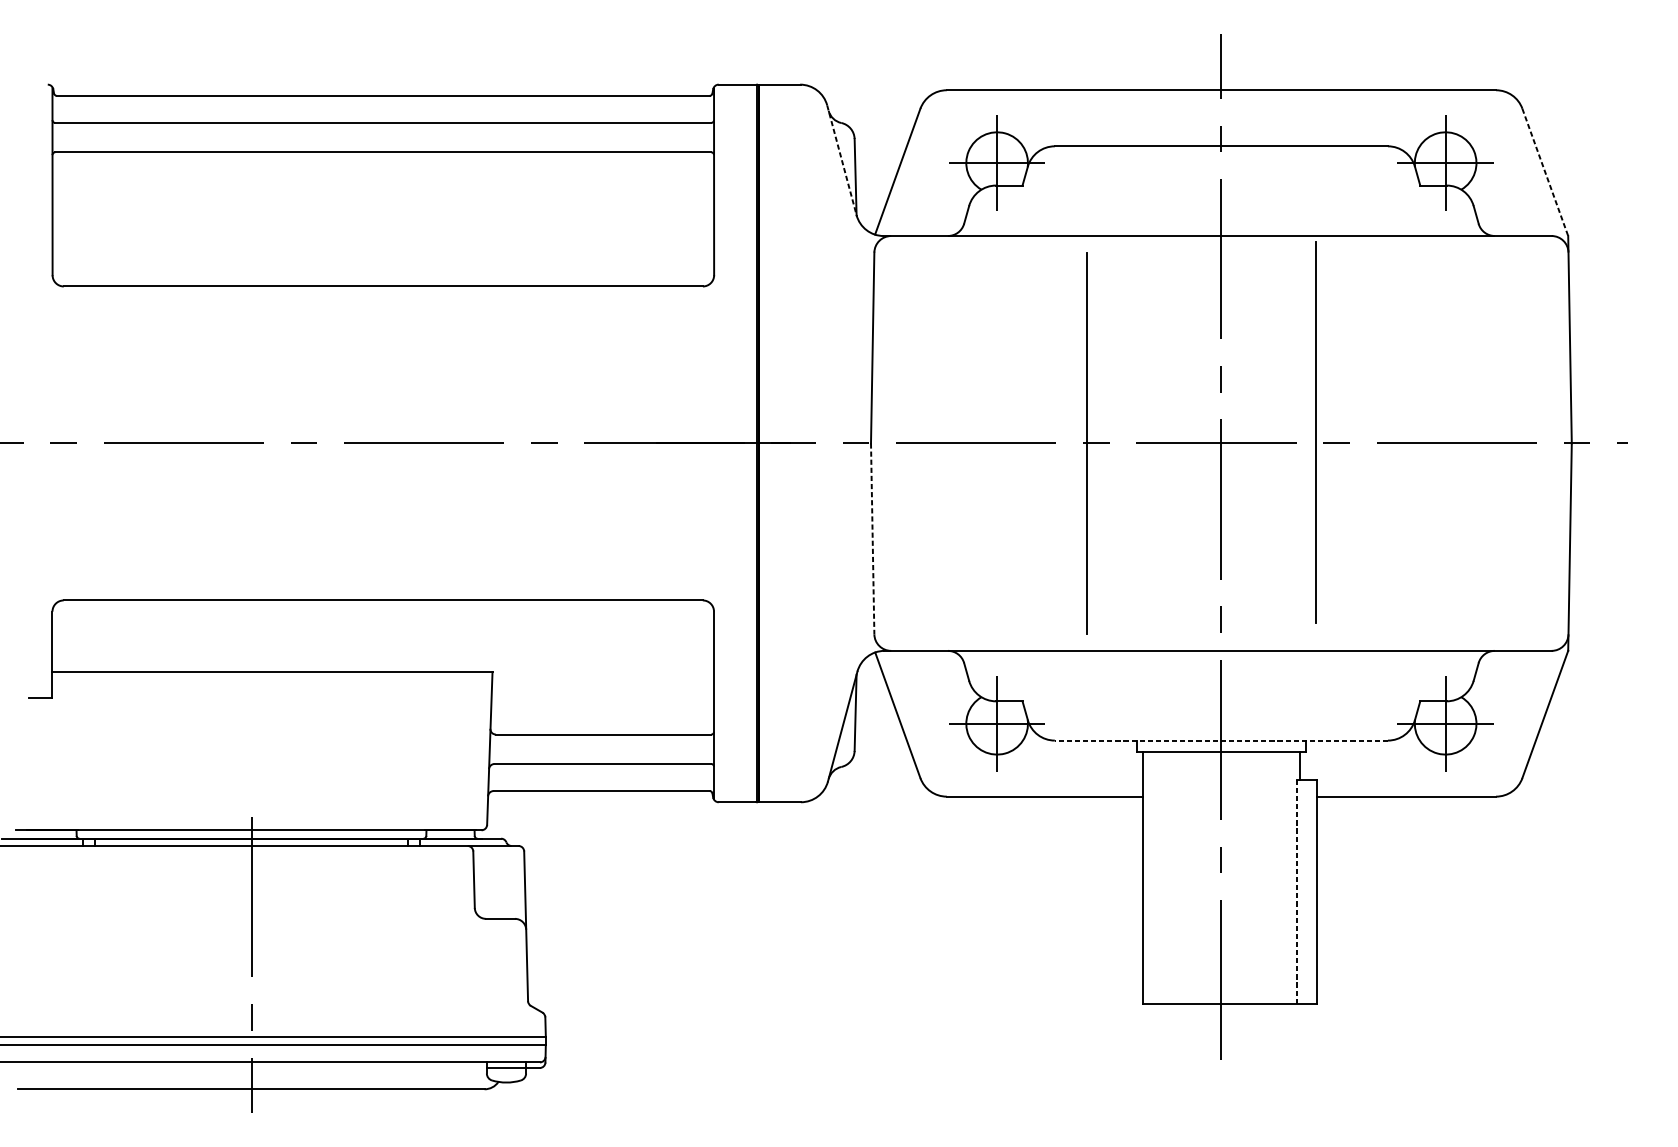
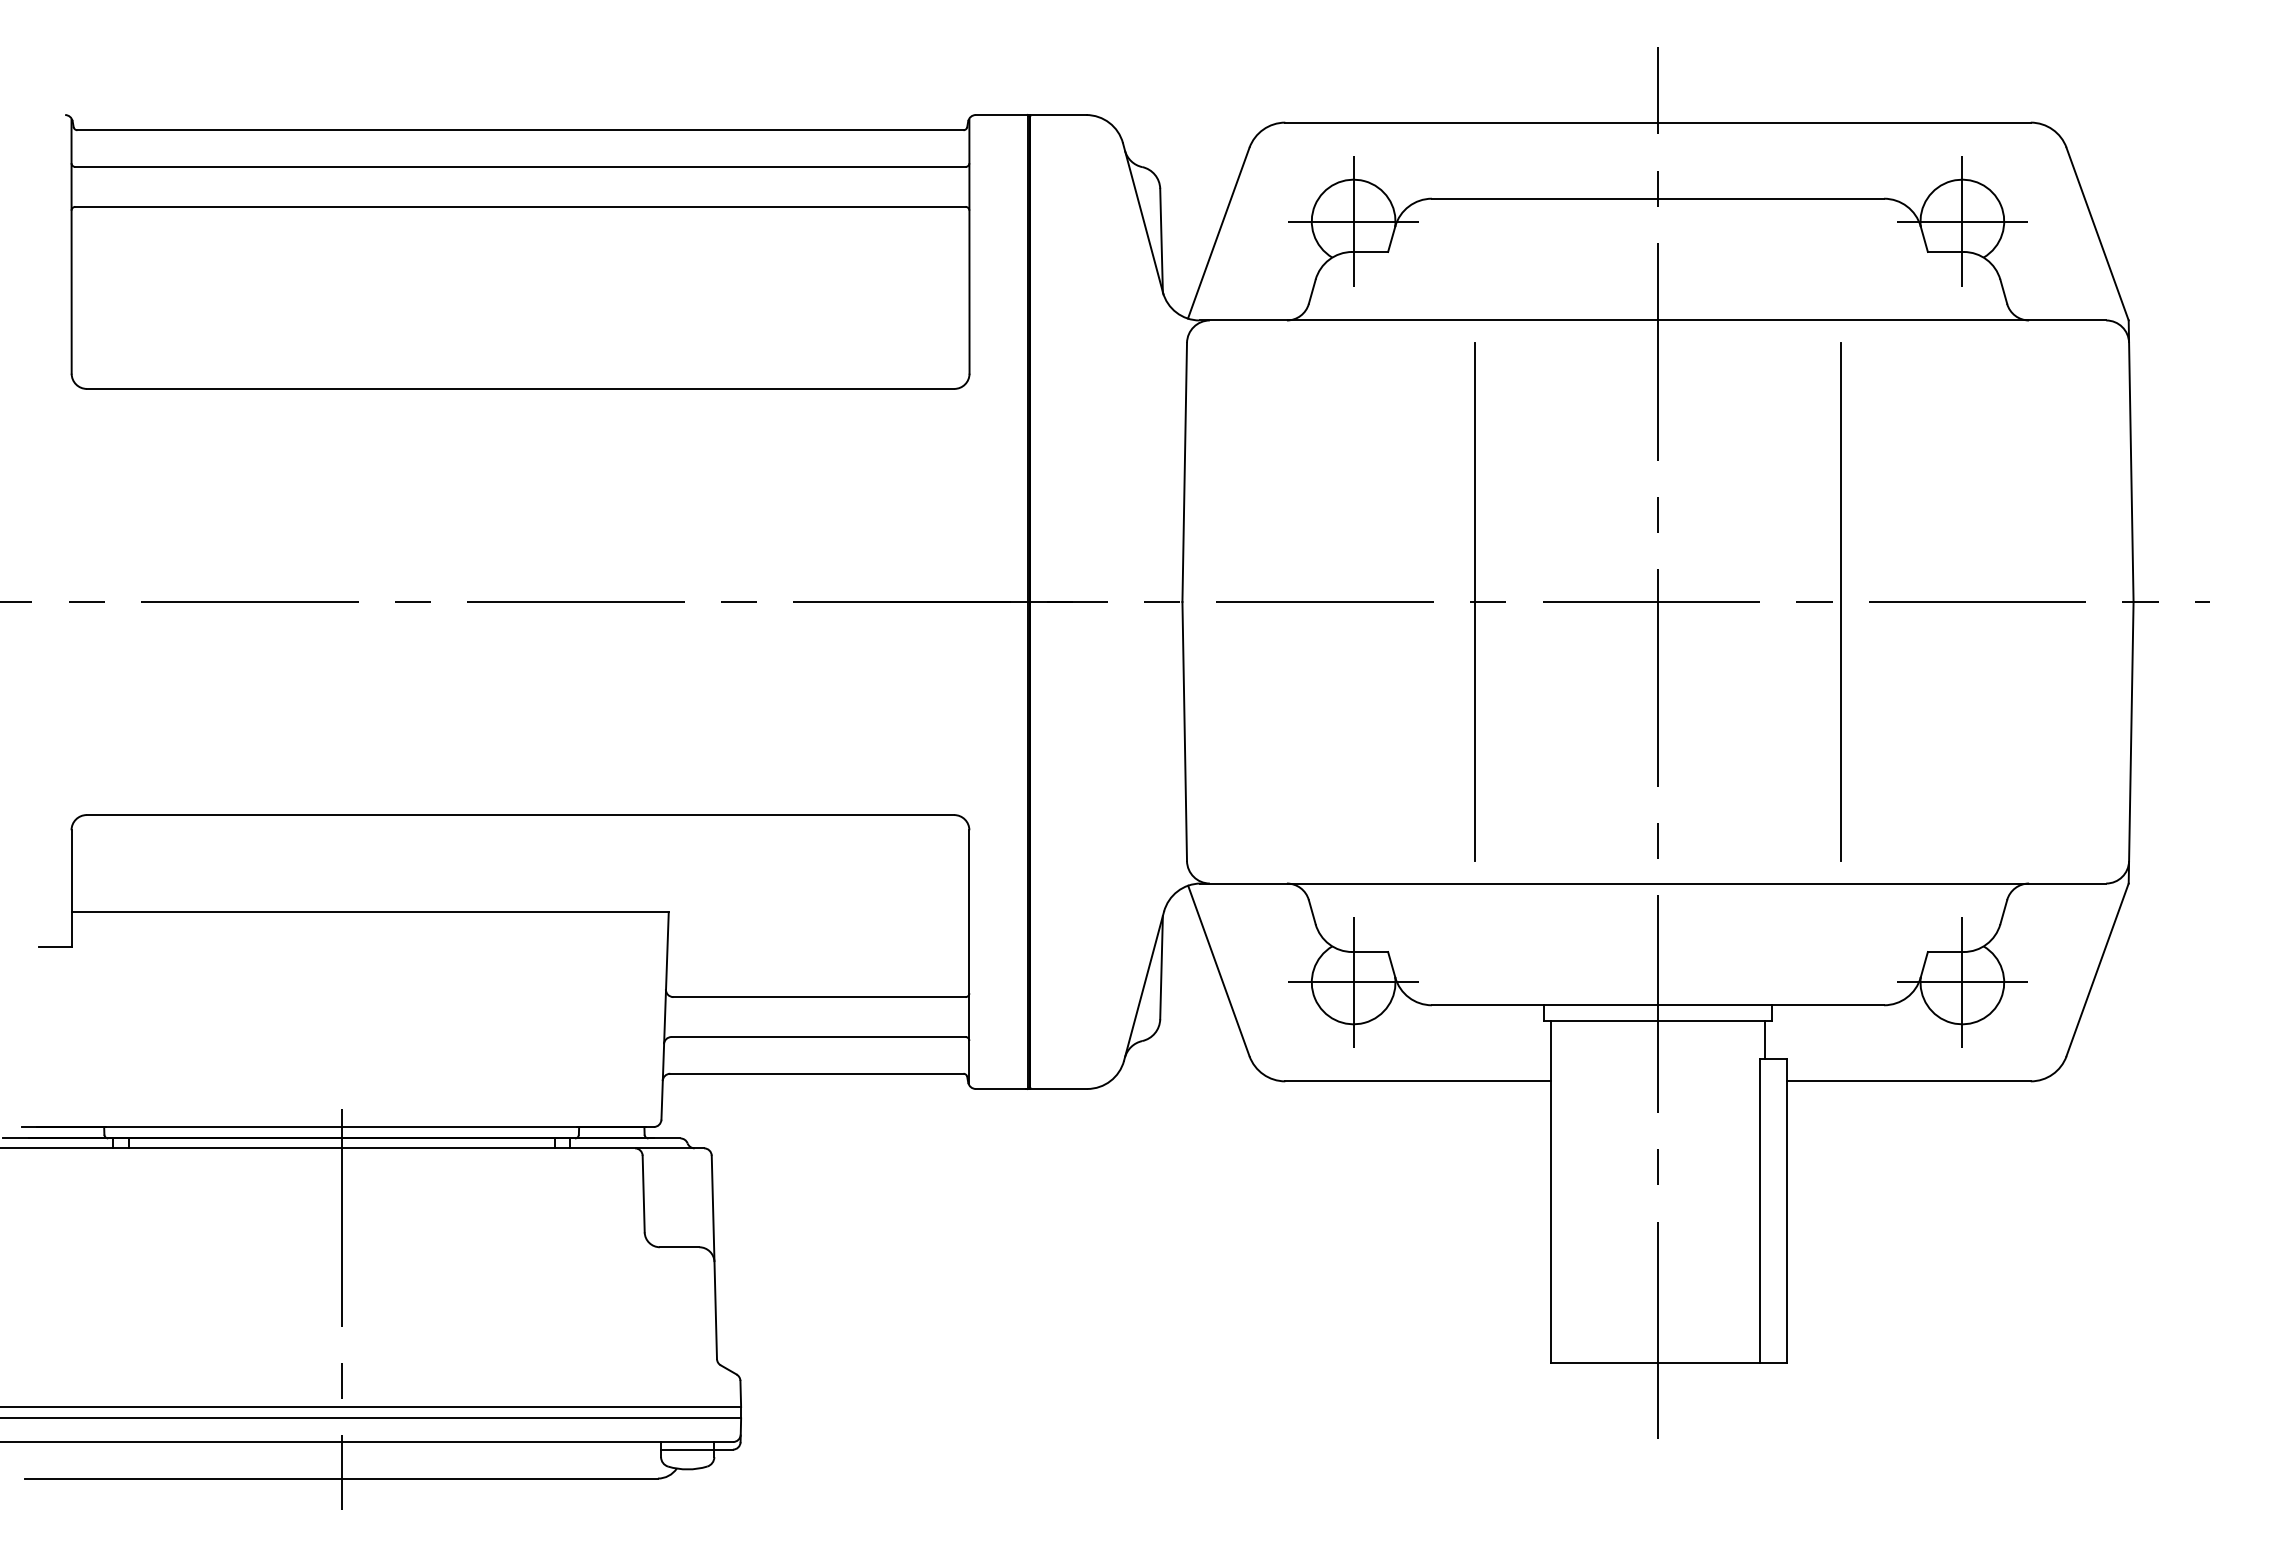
line: (842, 161) -> (1143, 219), dashed -> solid
line: (1545, 172) -> (2097, 234), dashed -> solid
line: (1316, 432) -> (1840, 601), moved
line: (872, 538) -> (1184, 731), dashed -> solid
line: (1221, 740) -> (1657, 1005), dashed -> solid
line: (1296, 892) -> (1760, 1211), dashed -> solid

